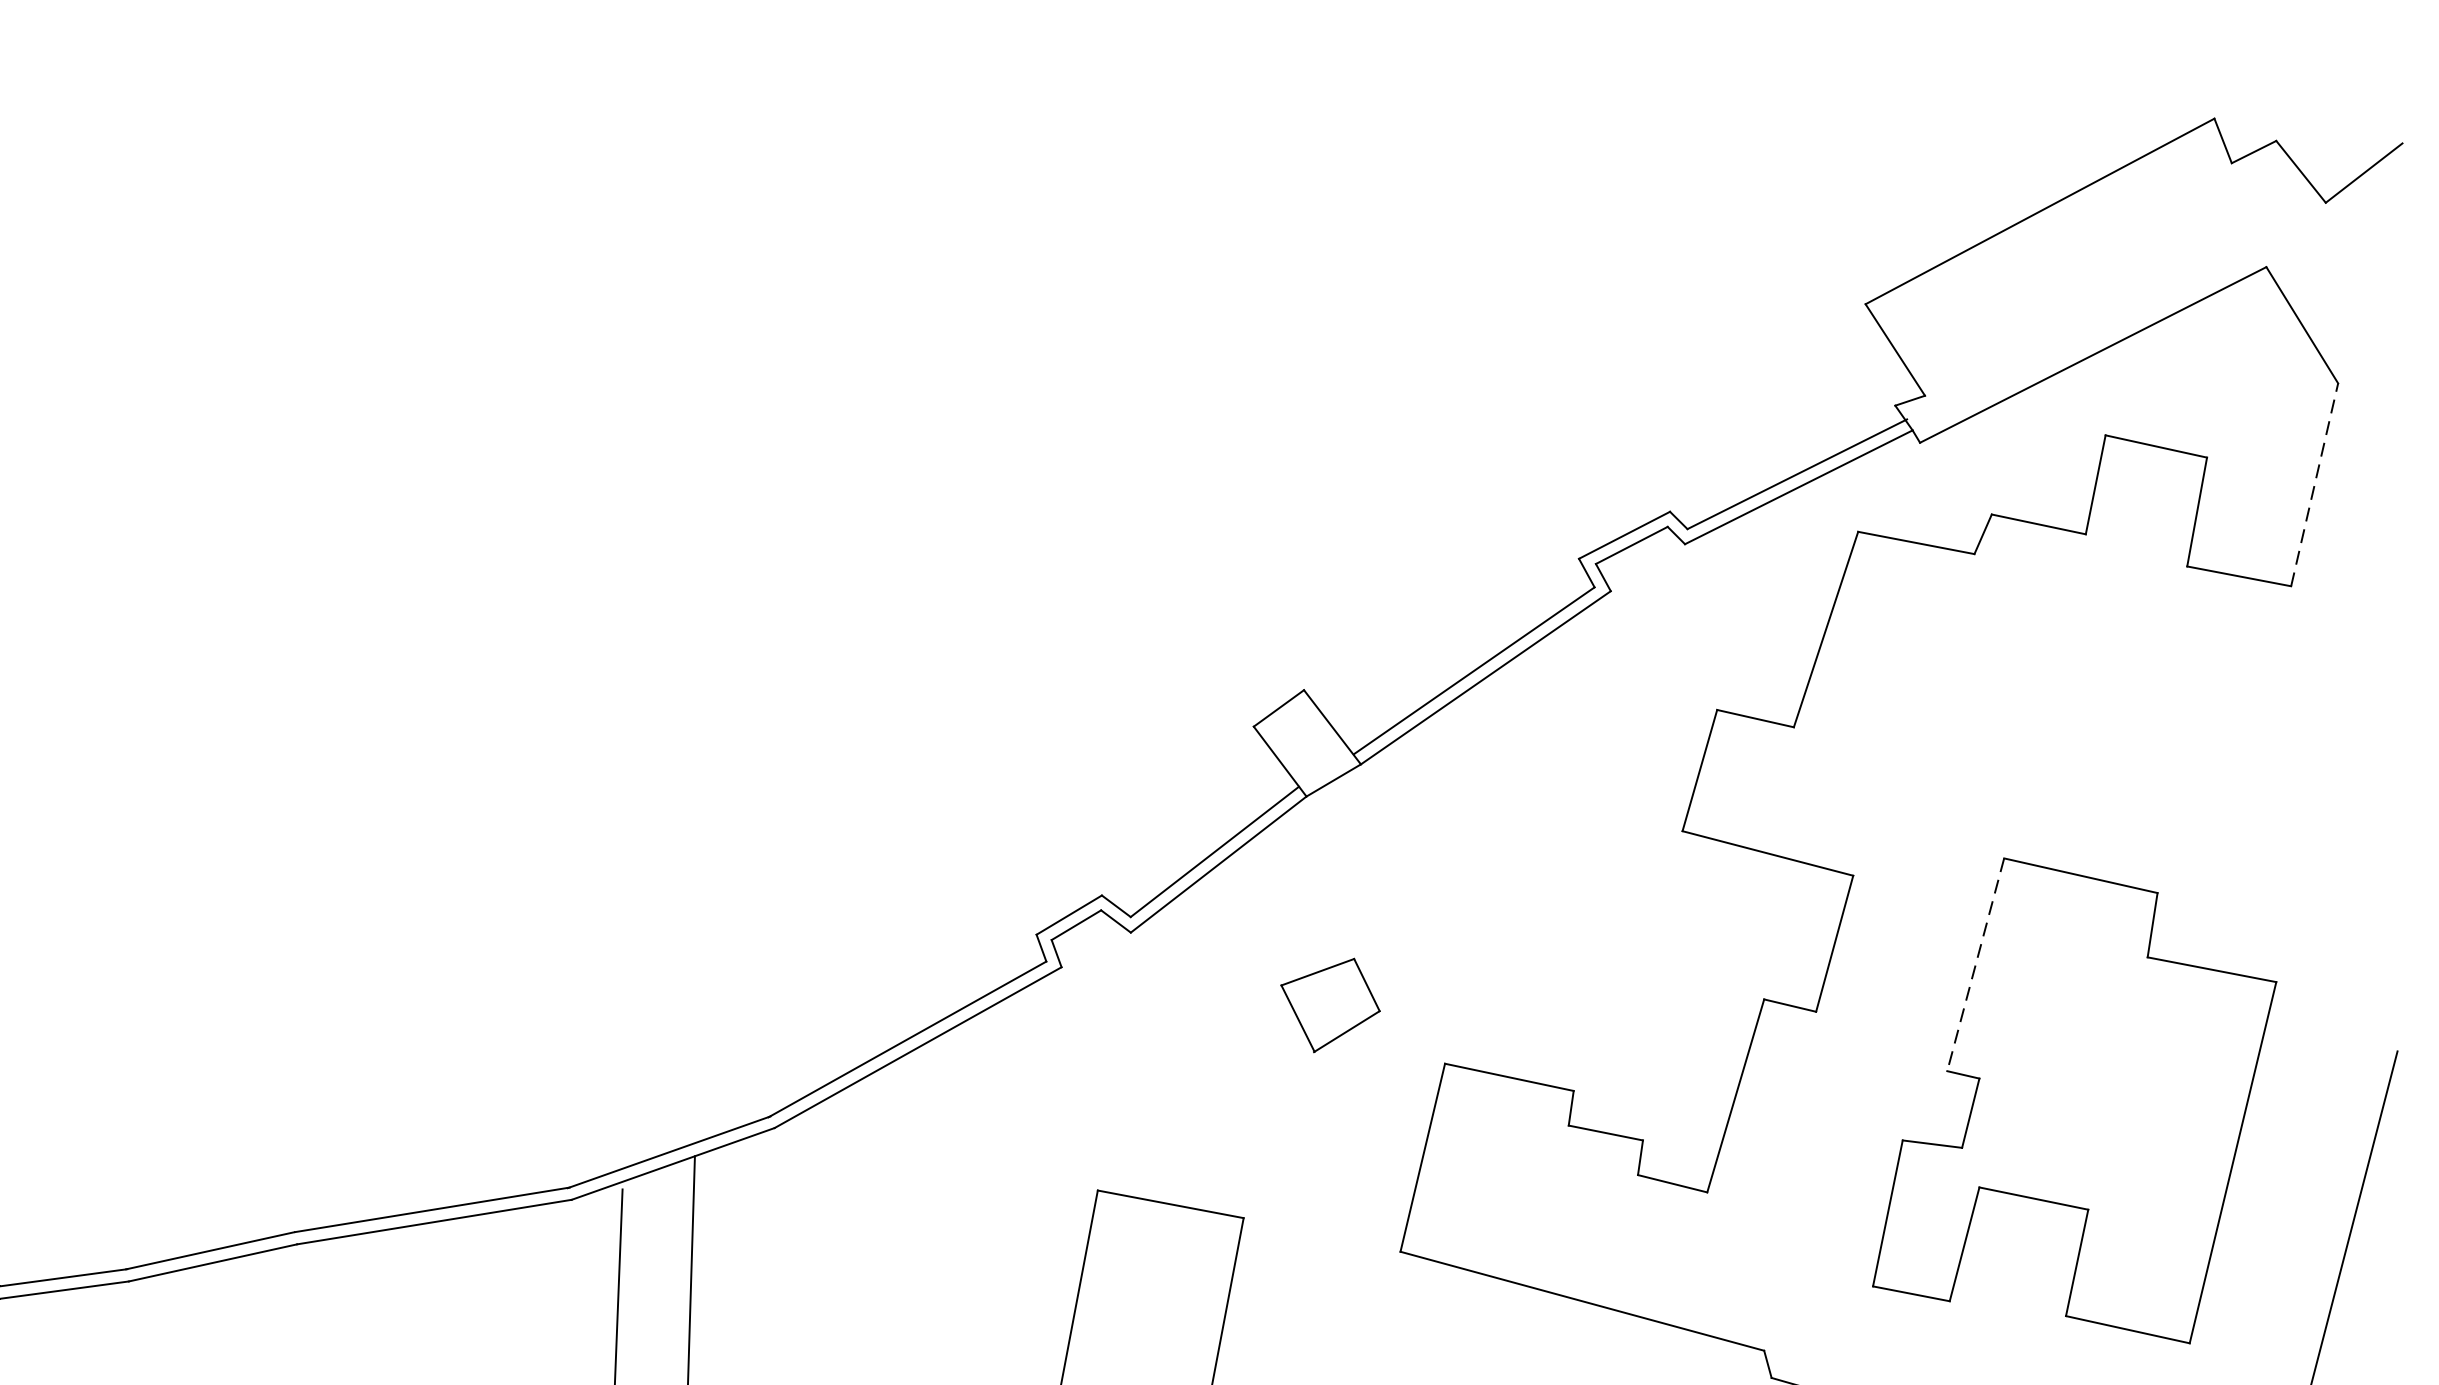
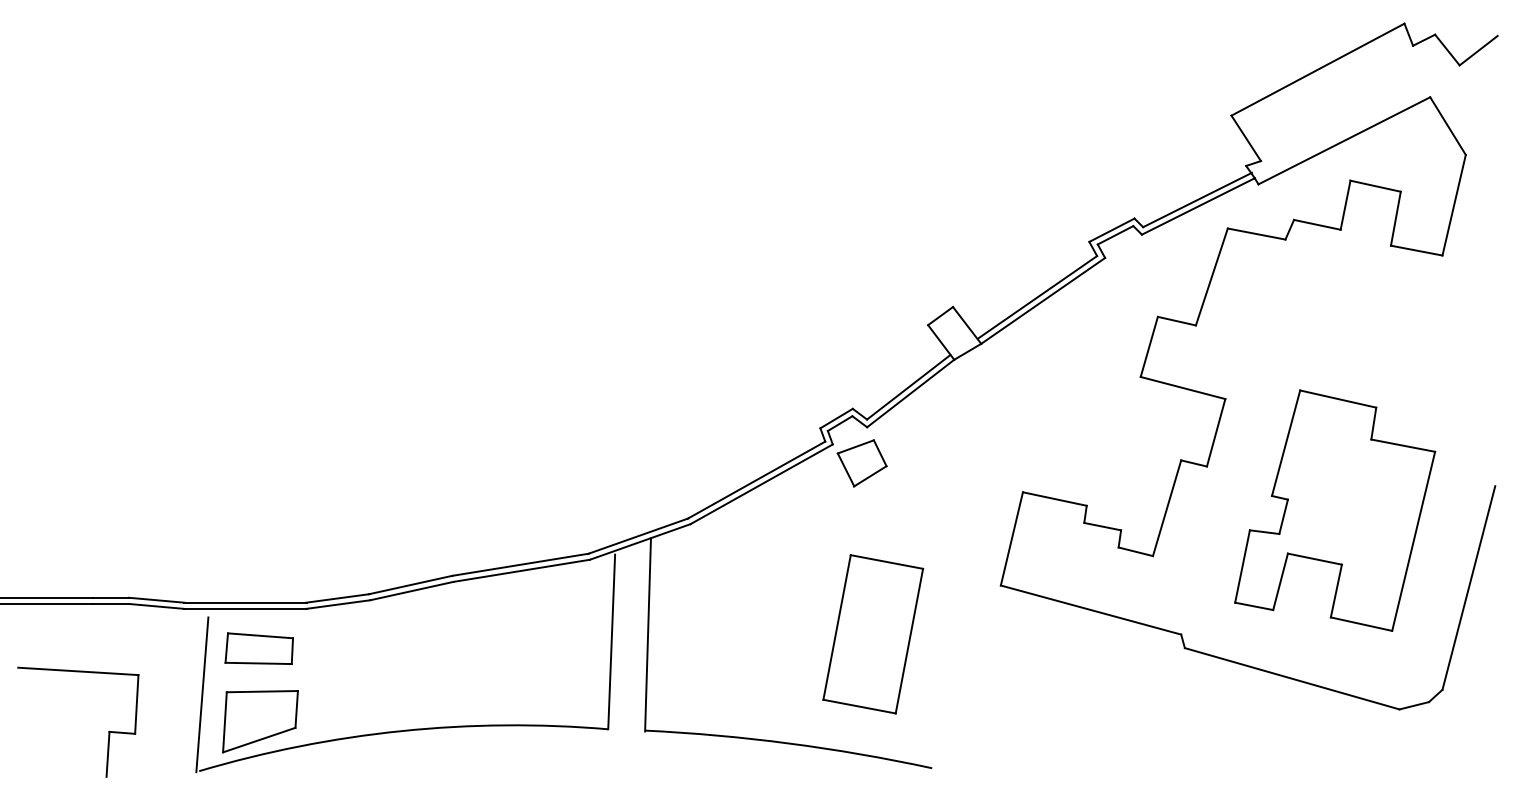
line: (2315, 485) -> (1454, 205), dashed -> solid
line: (1976, 965) -> (1286, 443), dashed -> solid
part: (1329, 1005) -> (861, 463), moved

